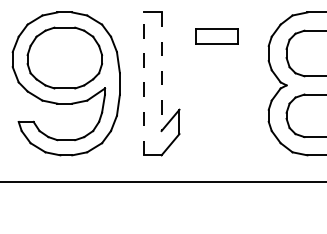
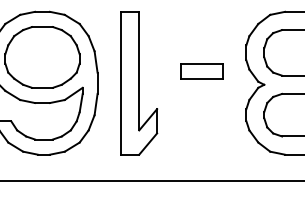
part: (216, 36) -> (201, 70), moved
line: (161, 72) -> (139, 71), dashed -> solid
line: (143, 83) -> (121, 82), dashed -> solid

